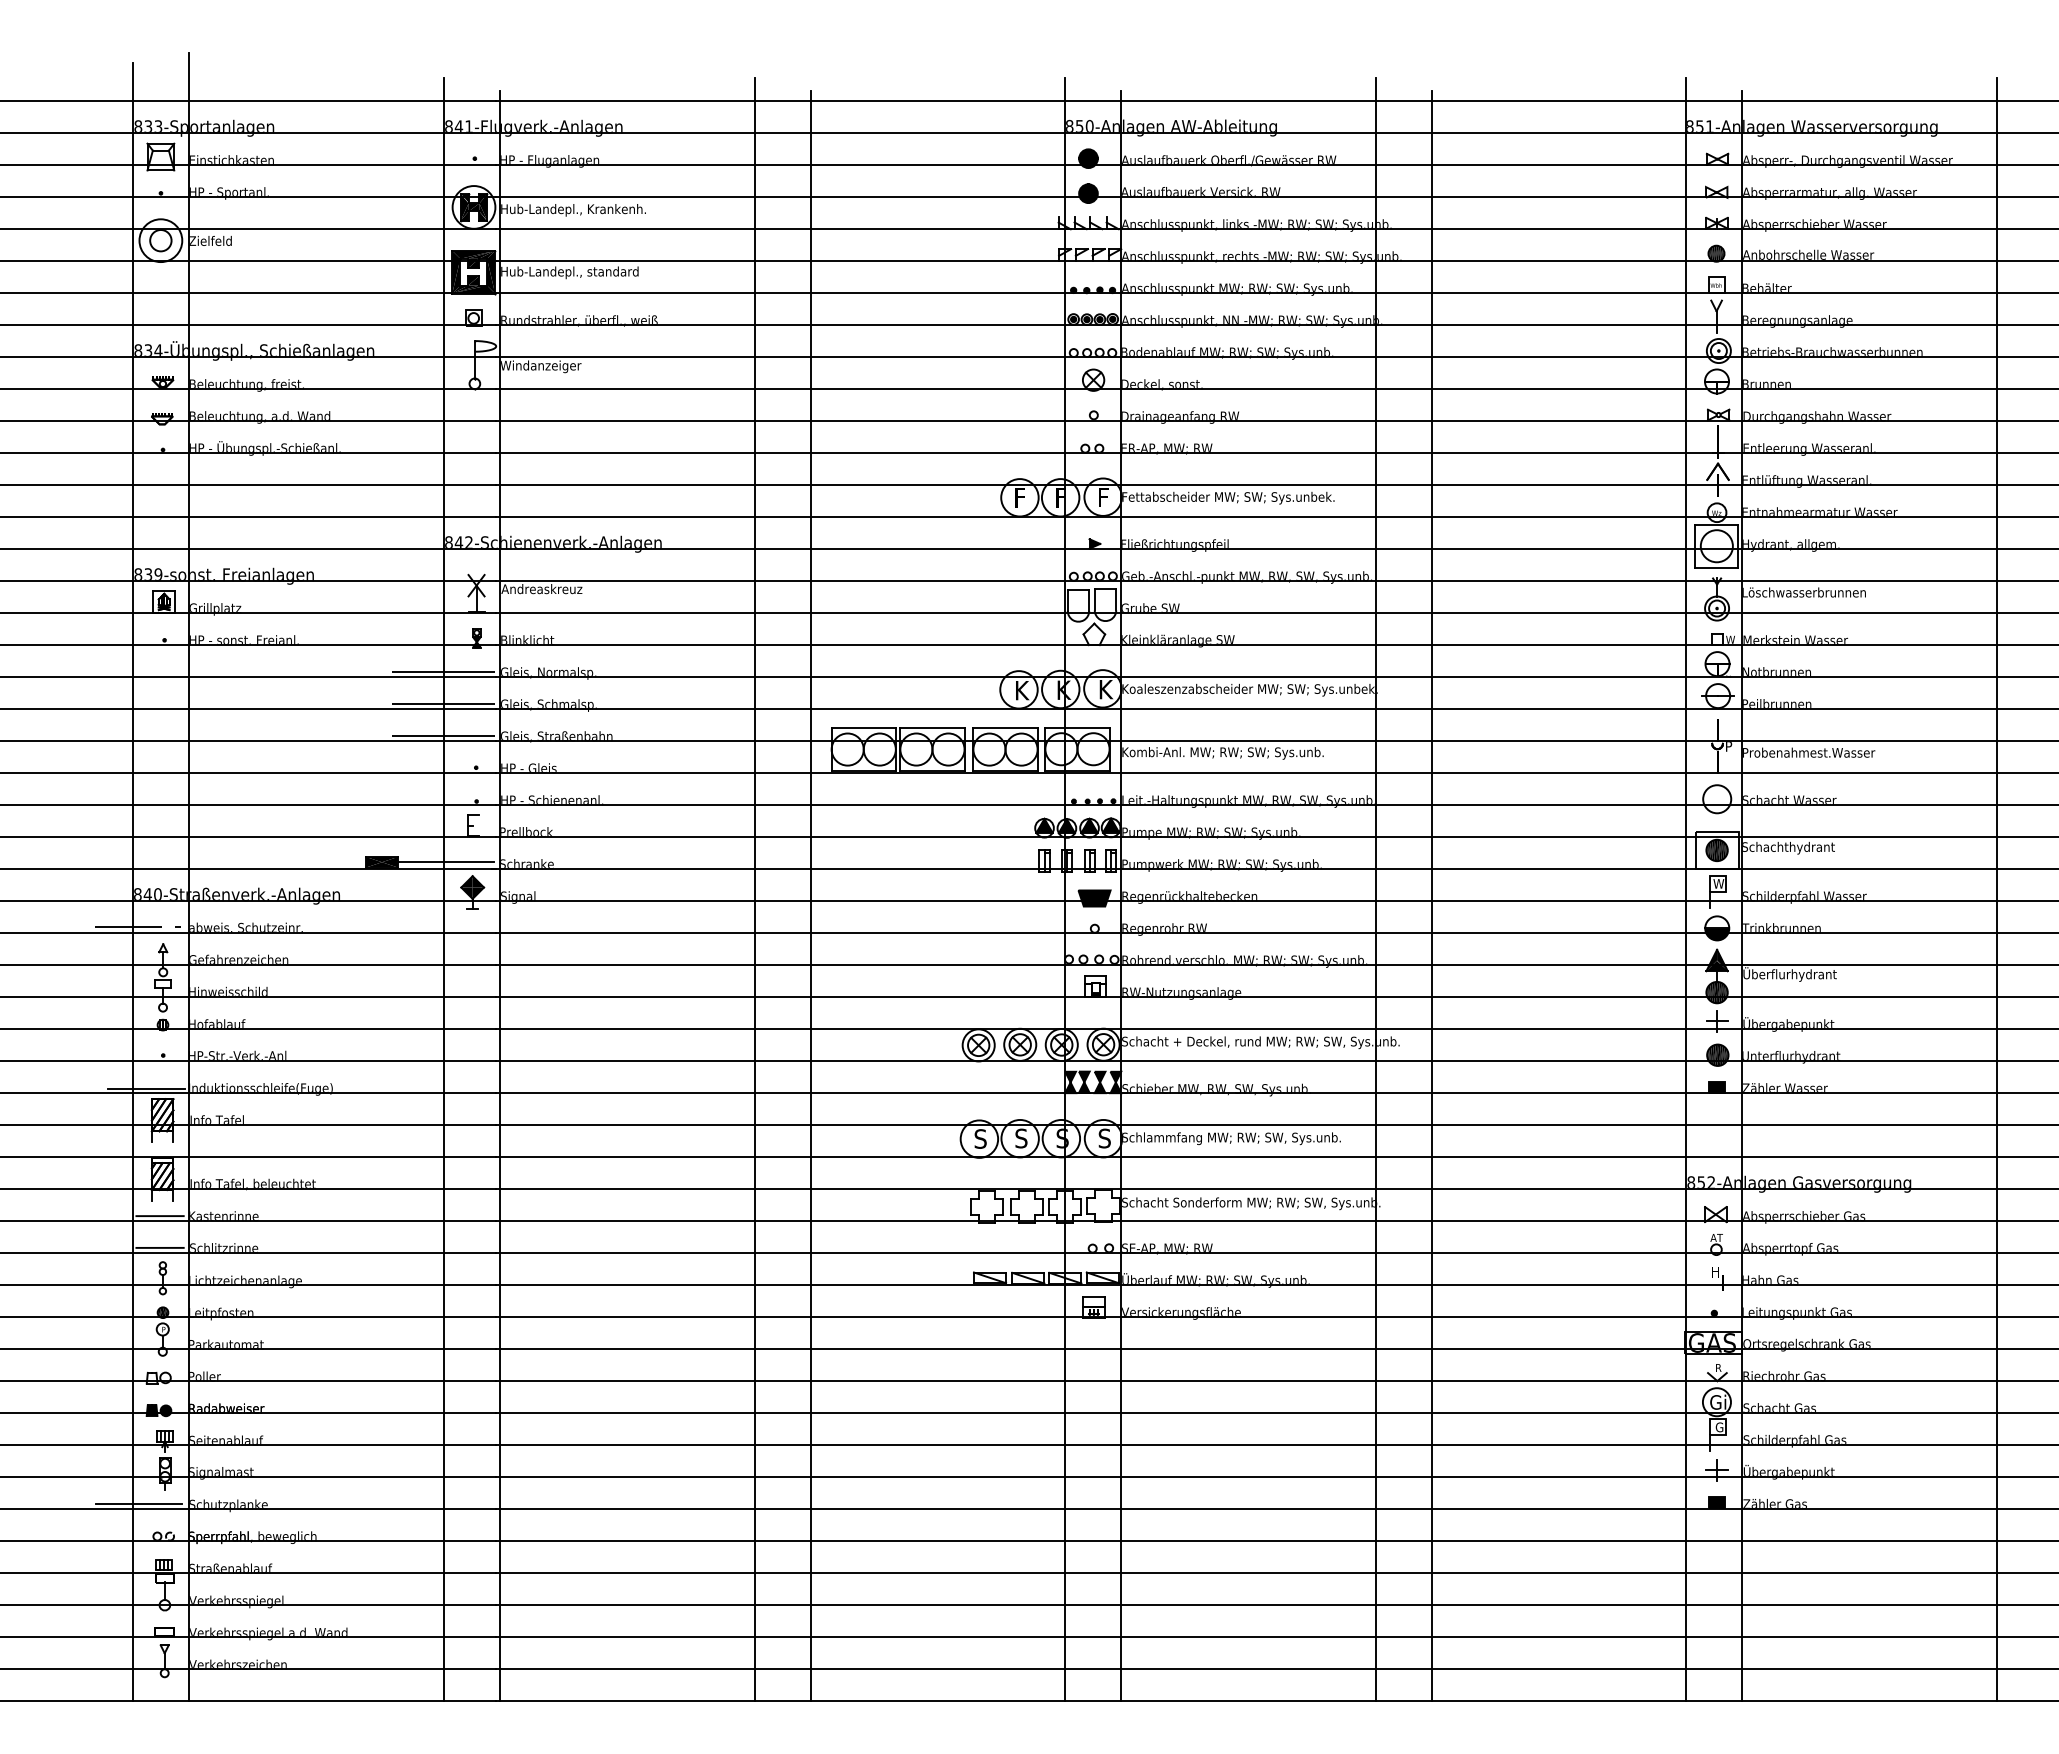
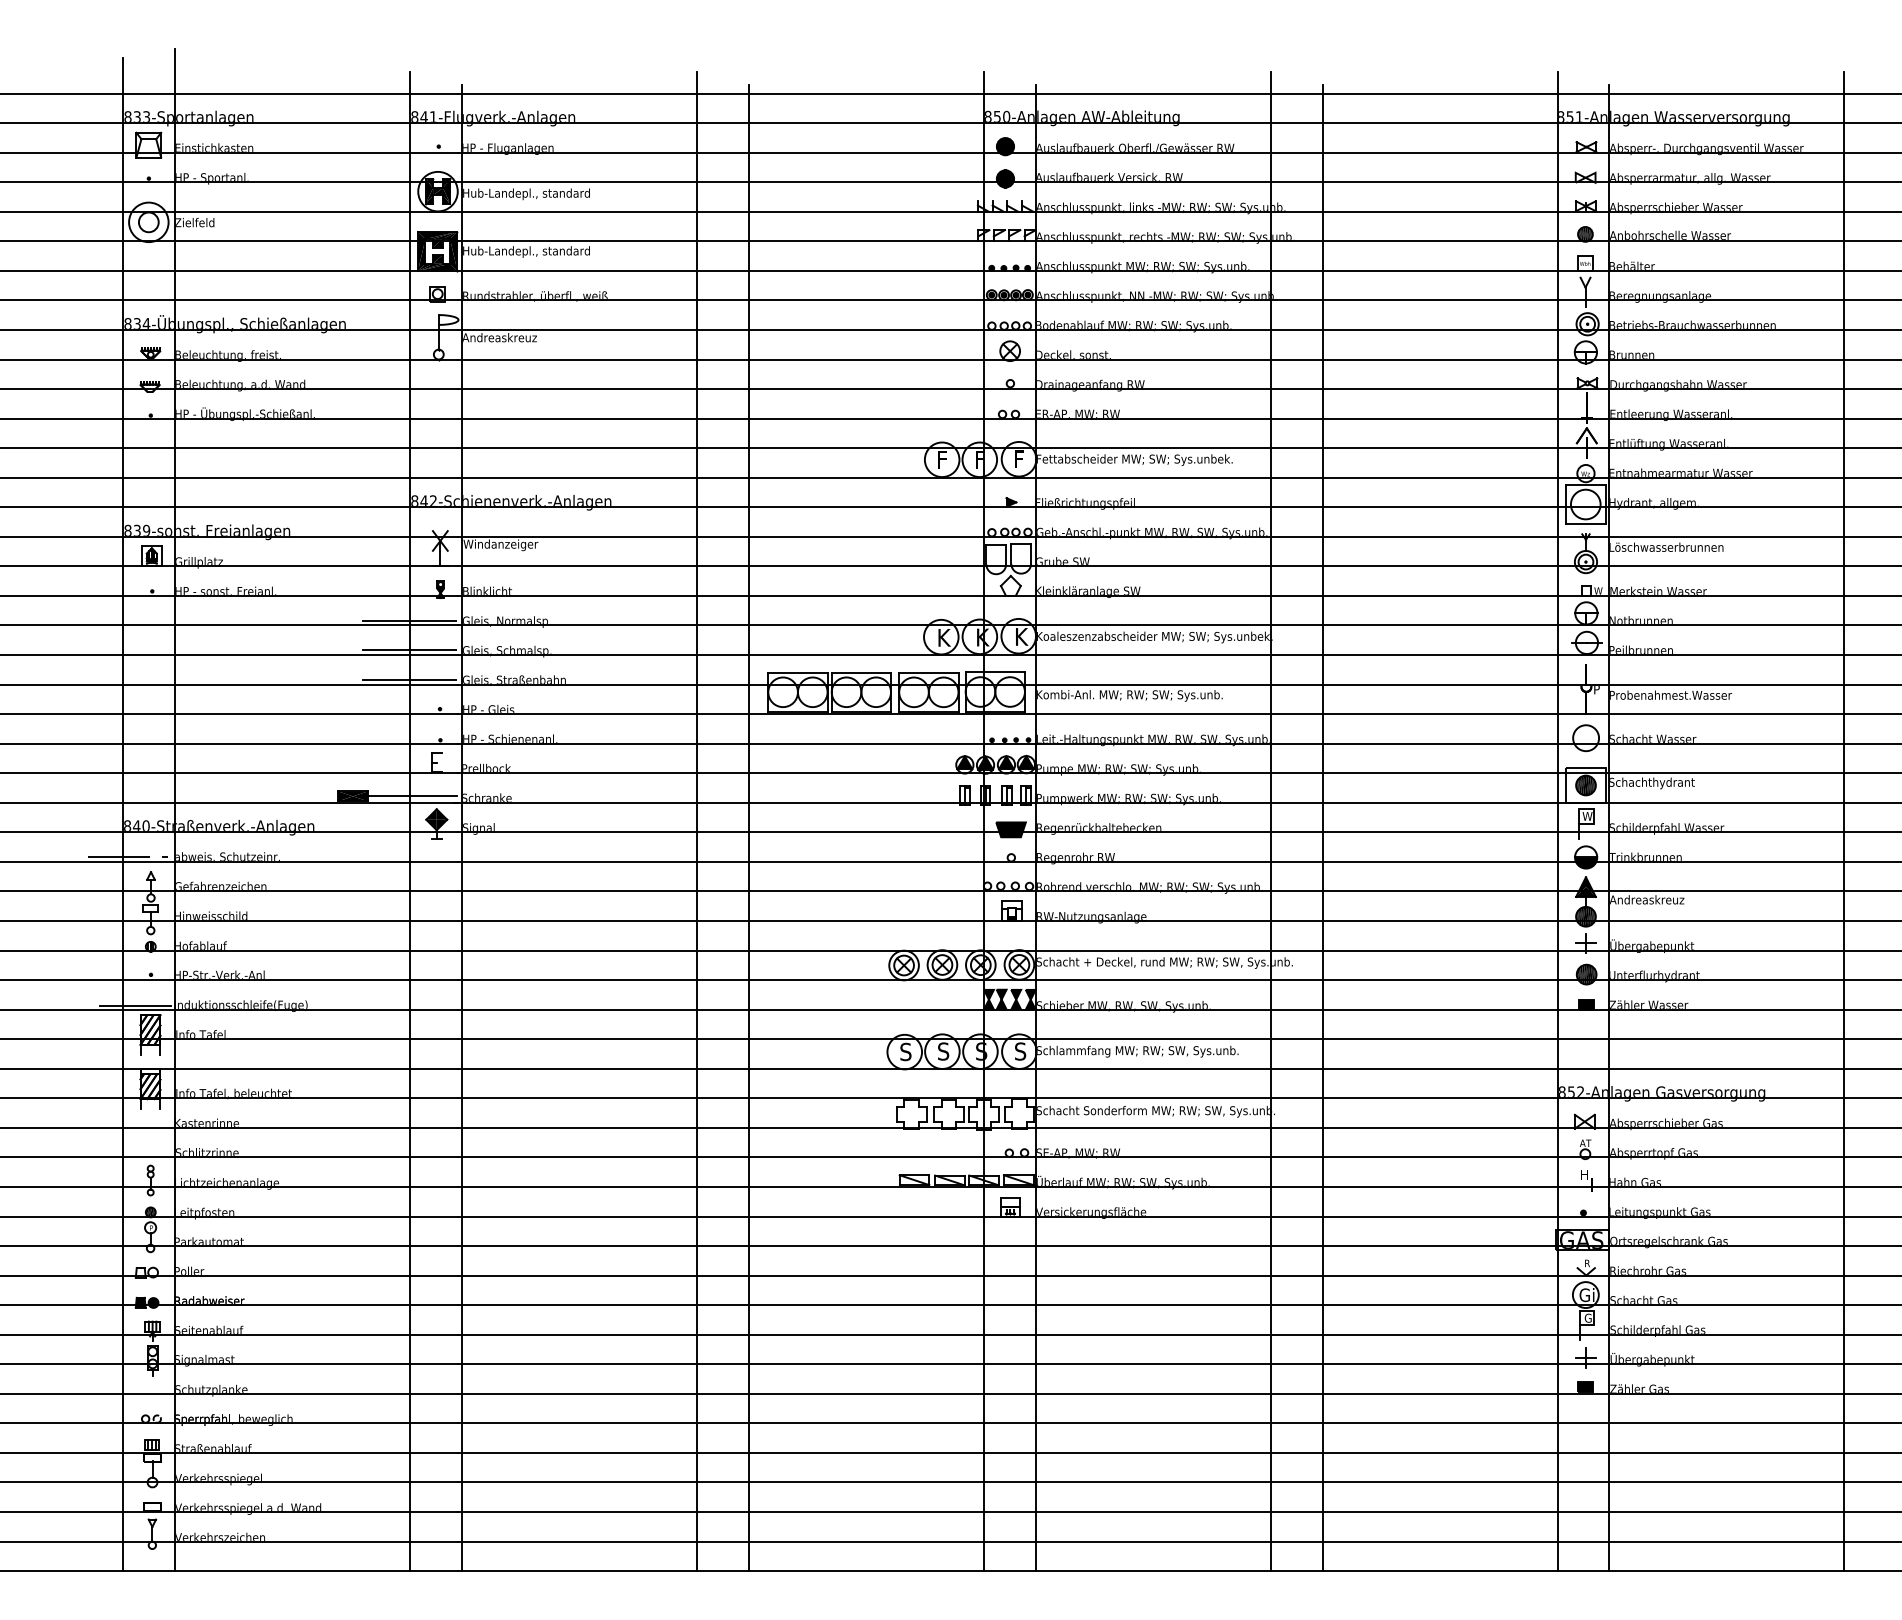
text: (616, 209) -> (569, 193), Hub-Landepl., Krankenh. -> Hub-Landepl., standard
text: (541, 366) -> (500, 338), Windanzeiger -> Andreaskreuz
text: (541, 590) -> (500, 545), Andreaskreuz -> Windanzeiger
text: (1789, 974) -> (1652, 900), Überflurhydrant -> Andreaskreuz
line: (159, 1216) -> (147, 1123), removed
line: (159, 1247) -> (147, 1152), removed
line: (138, 1504) -> (128, 1389), removed

